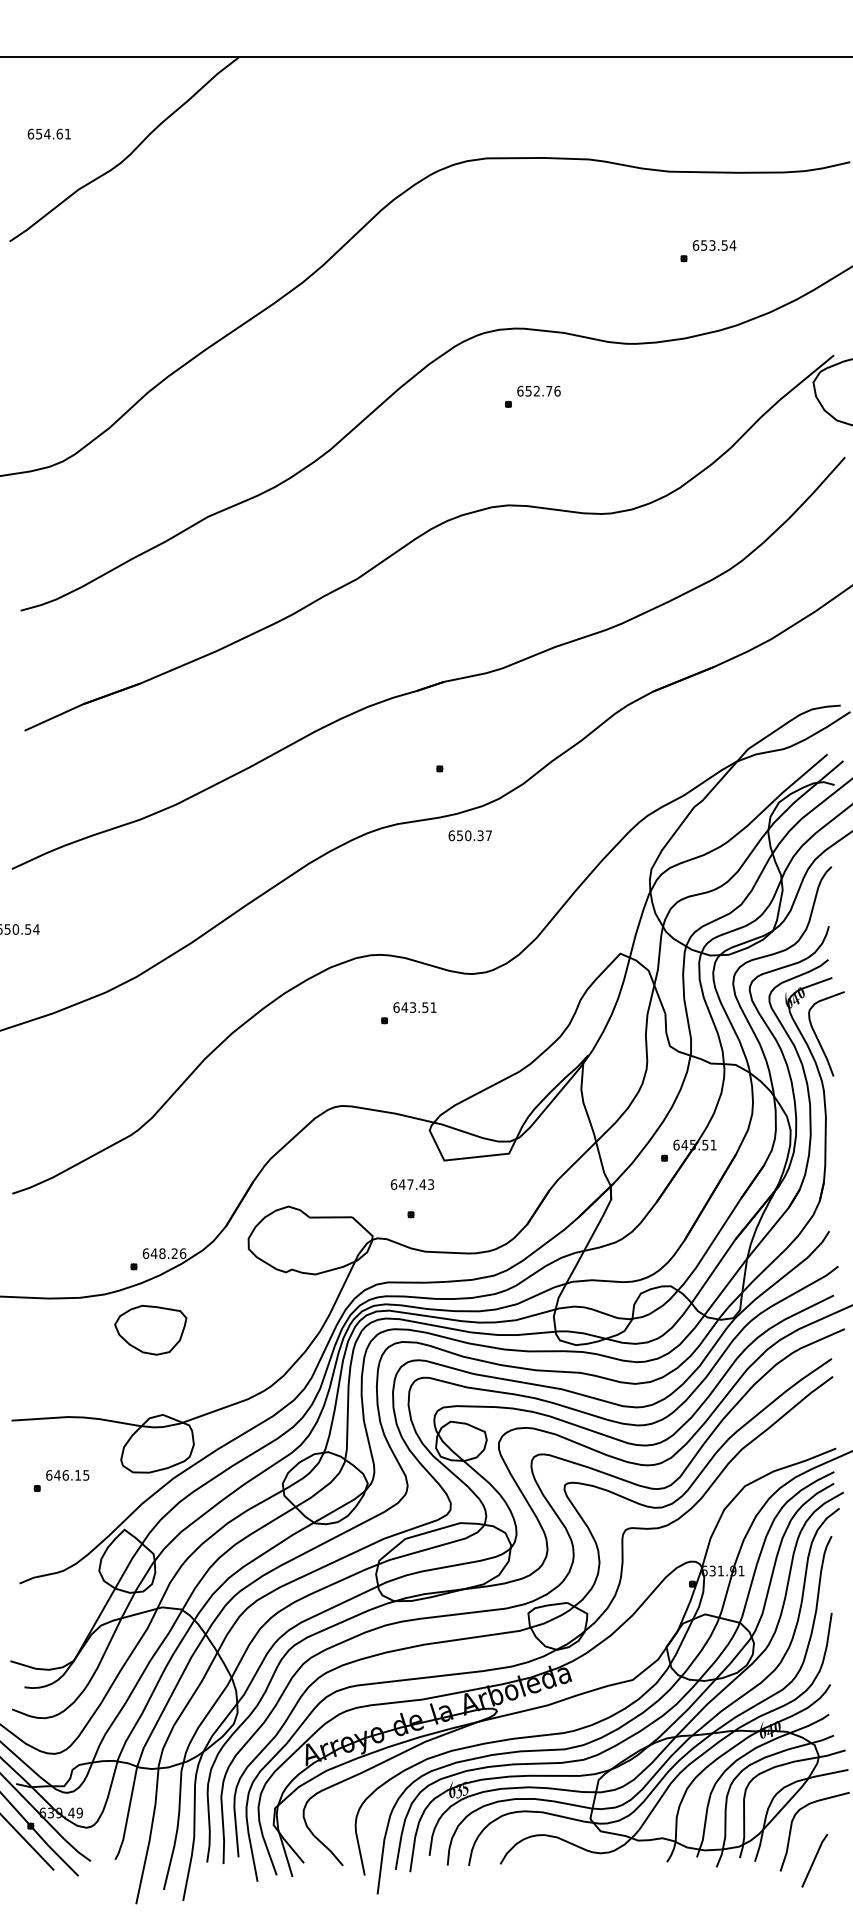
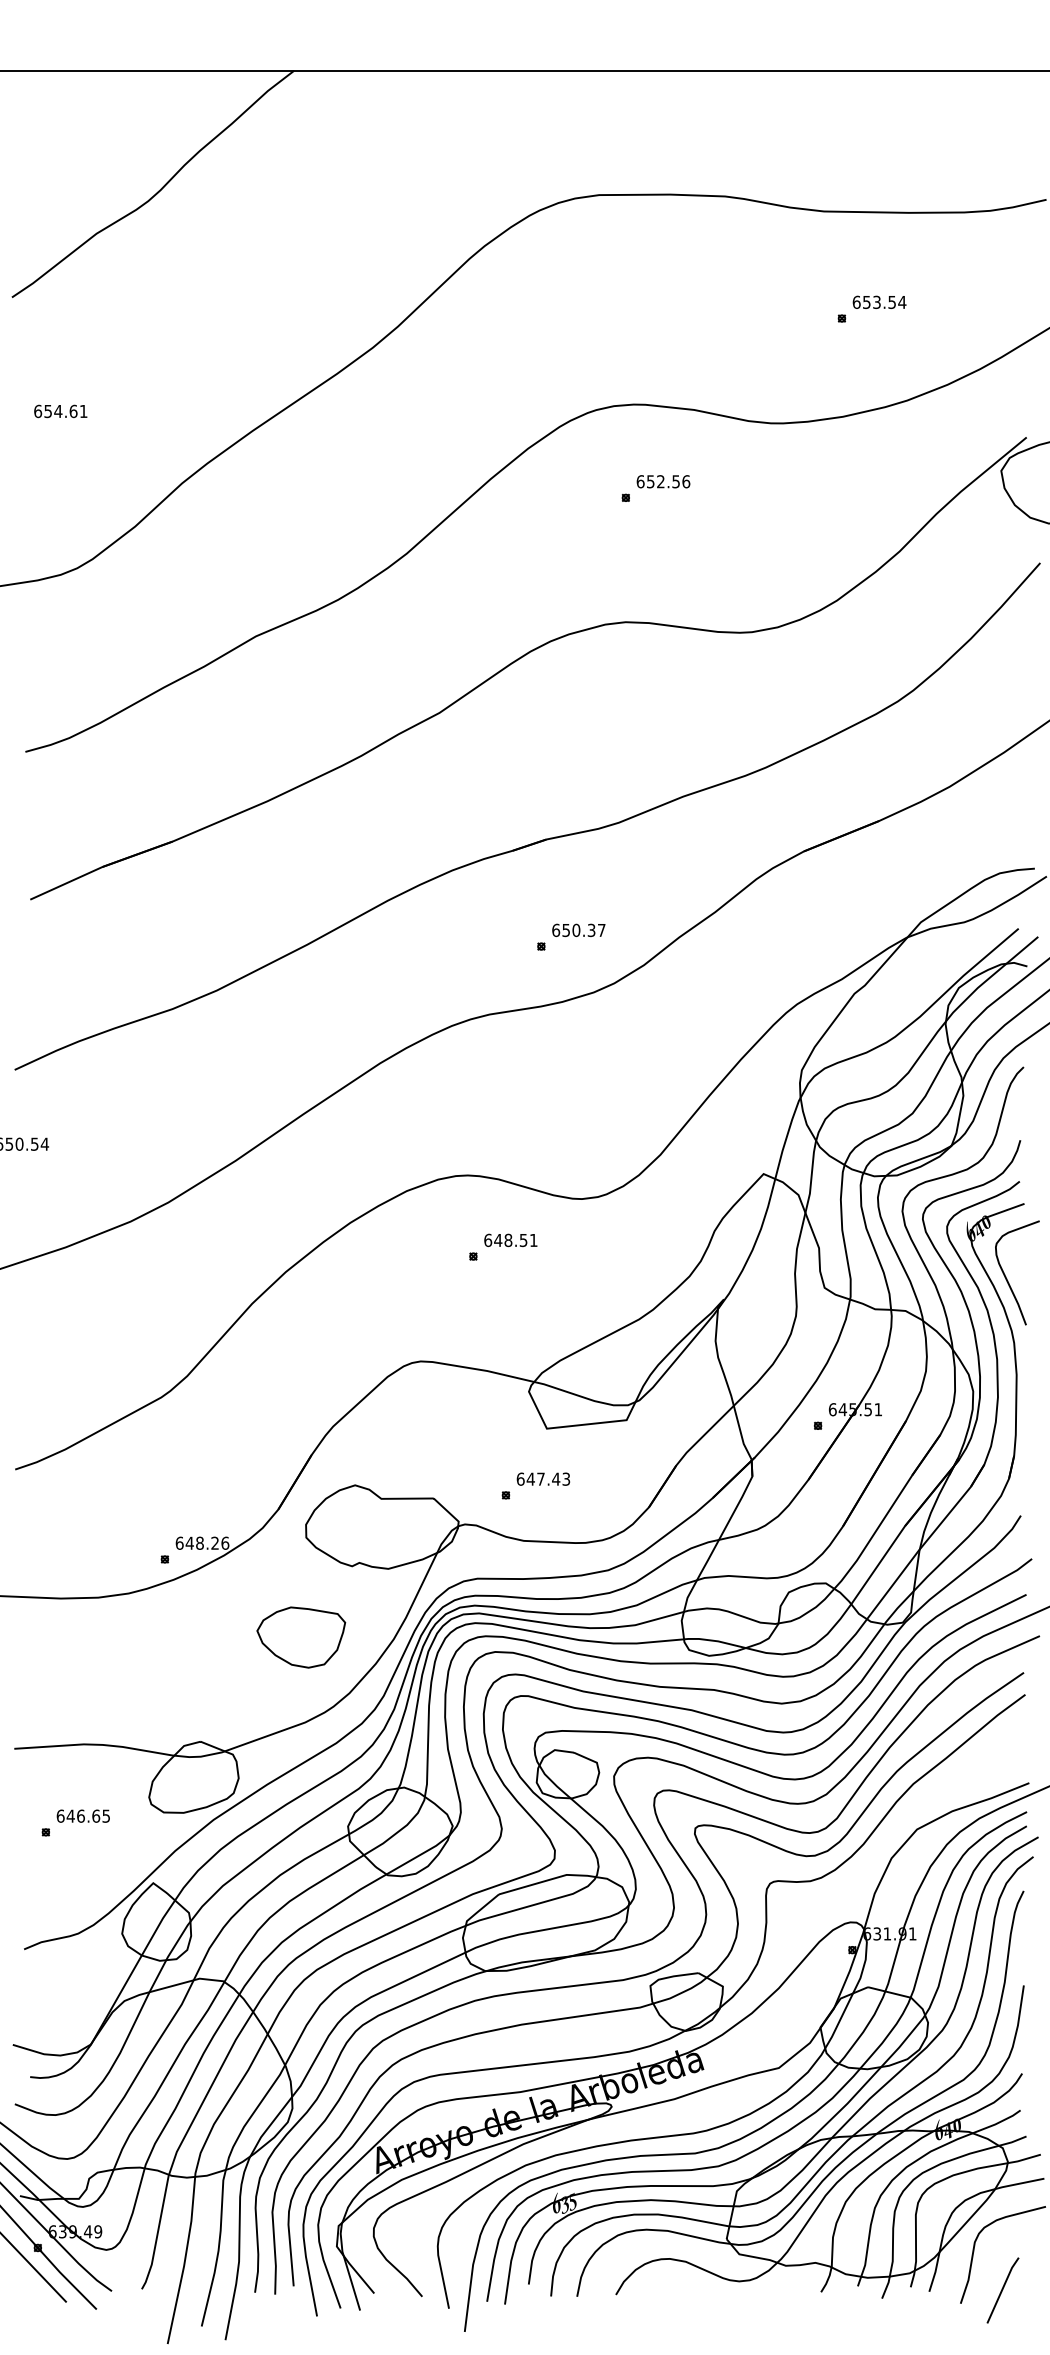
text: (48, 133) -> (59, 410), moved
text: (549, 391) -> (676, 482), 652.76 -> 652.56
text: (469, 835) -> (577, 930), moved
text: (412, 1007) -> (507, 1240), 643.51 -> 648.51
text: (412, 1184) -> (543, 1479), moved
part: (150, 1329) -> (300, 1636), moved
text: (78, 1475) -> (96, 1816), 646.15 -> 646.65

